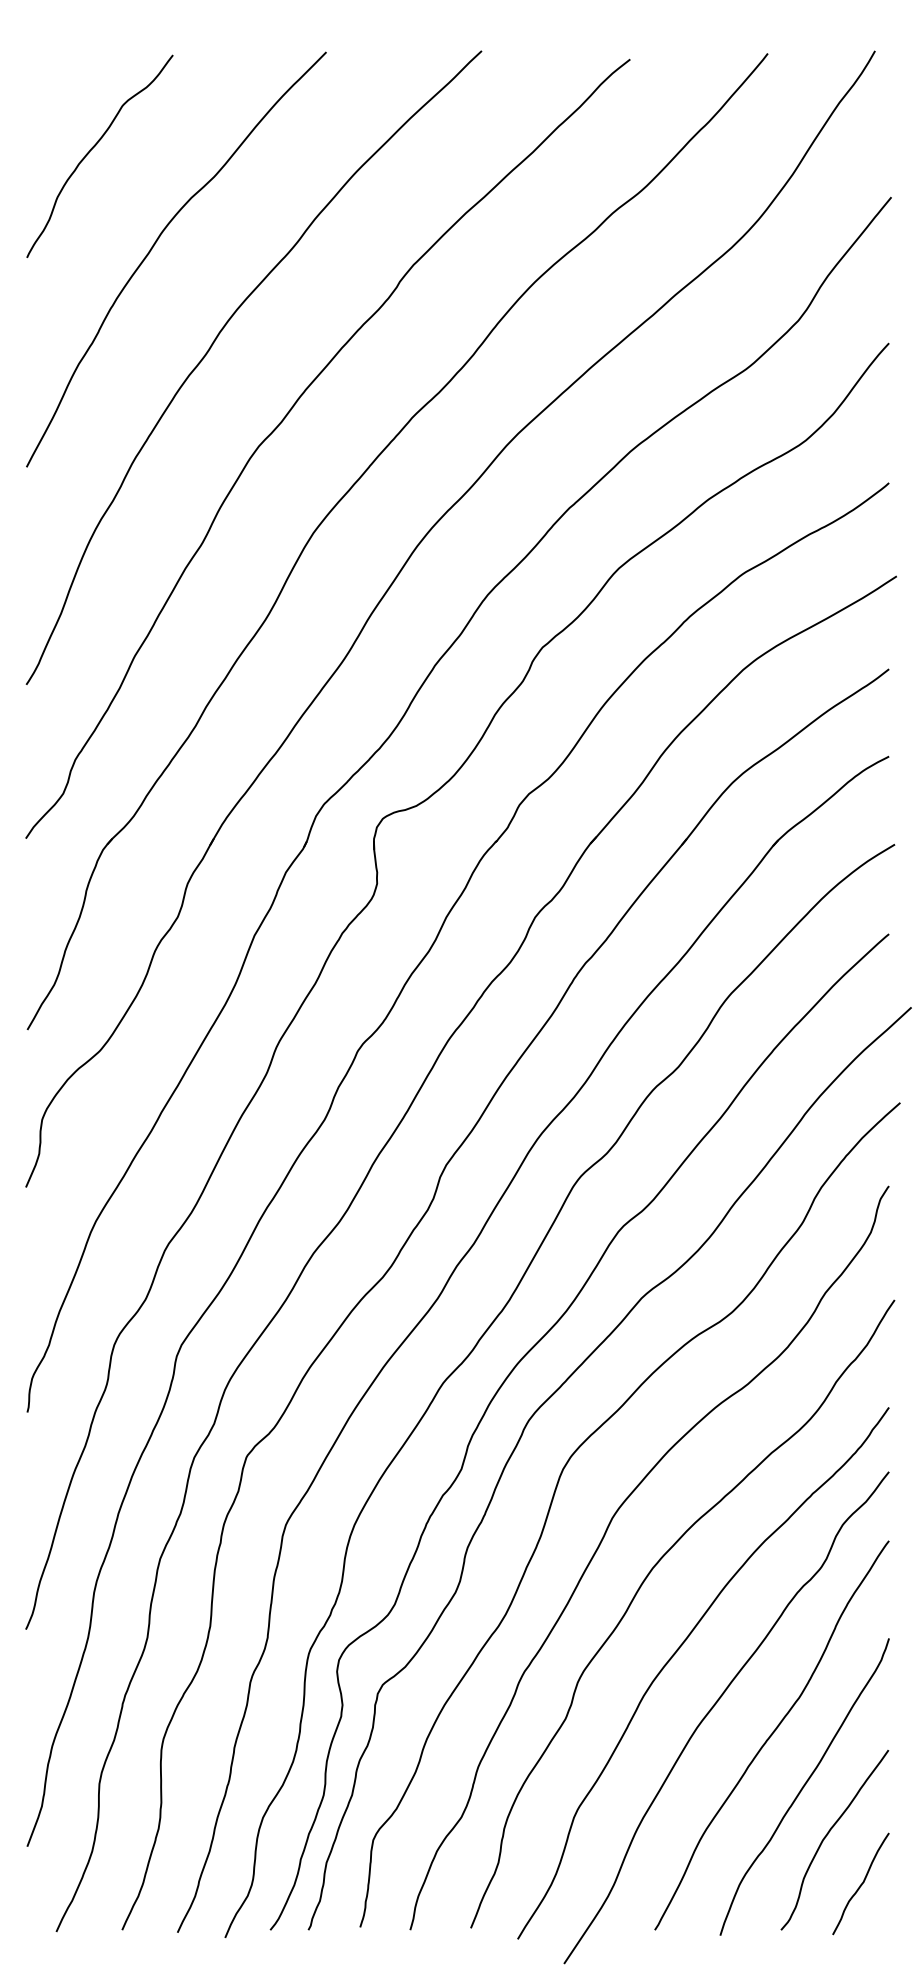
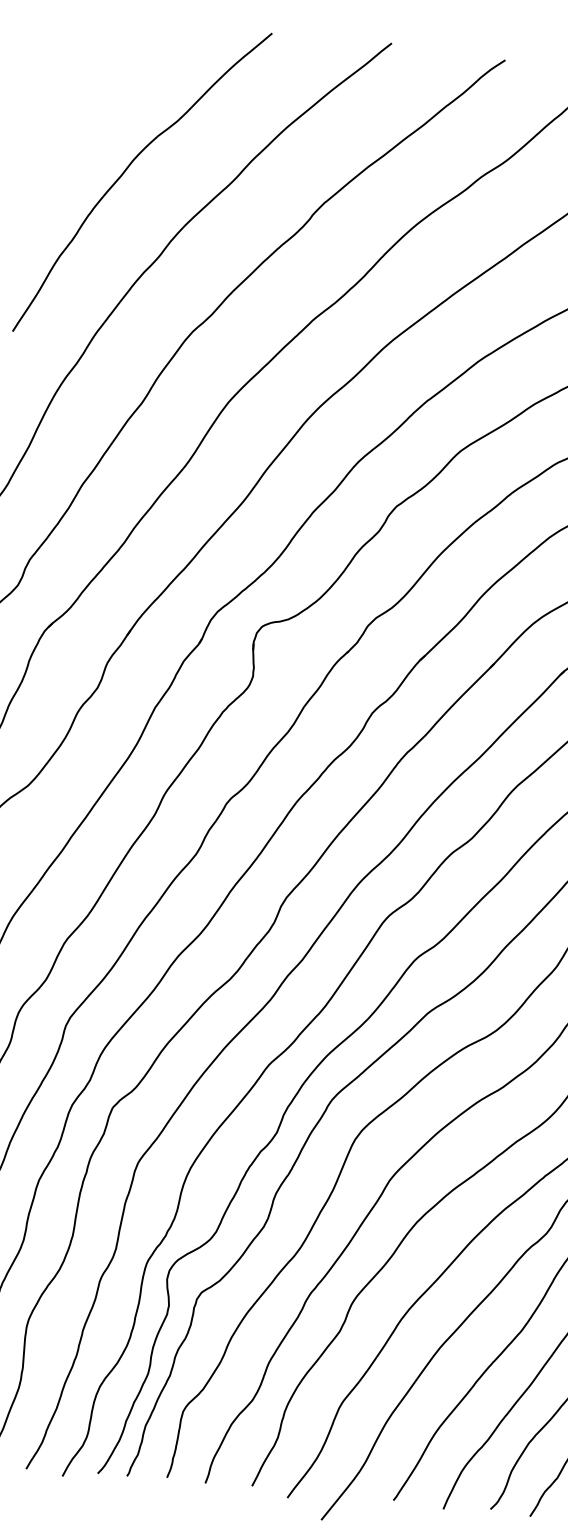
curve: (93, 148) -> (86, 91), removed

